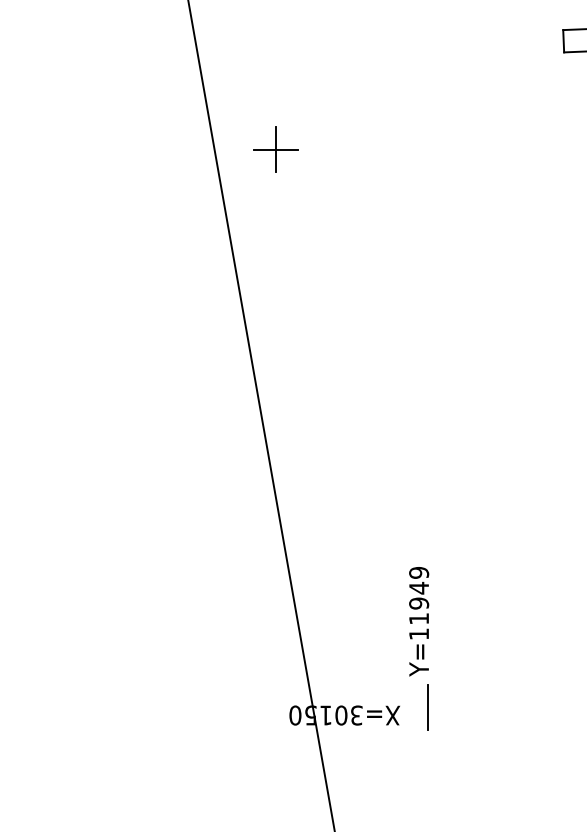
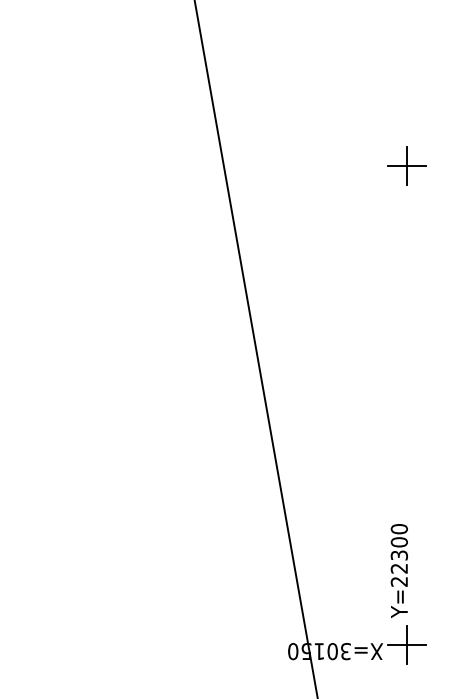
part: (275, 149) -> (406, 165), moved
text: (419, 603) -> (399, 555), Y=11949 -> Y=22300
line: (427, 707) -> (406, 644), added

